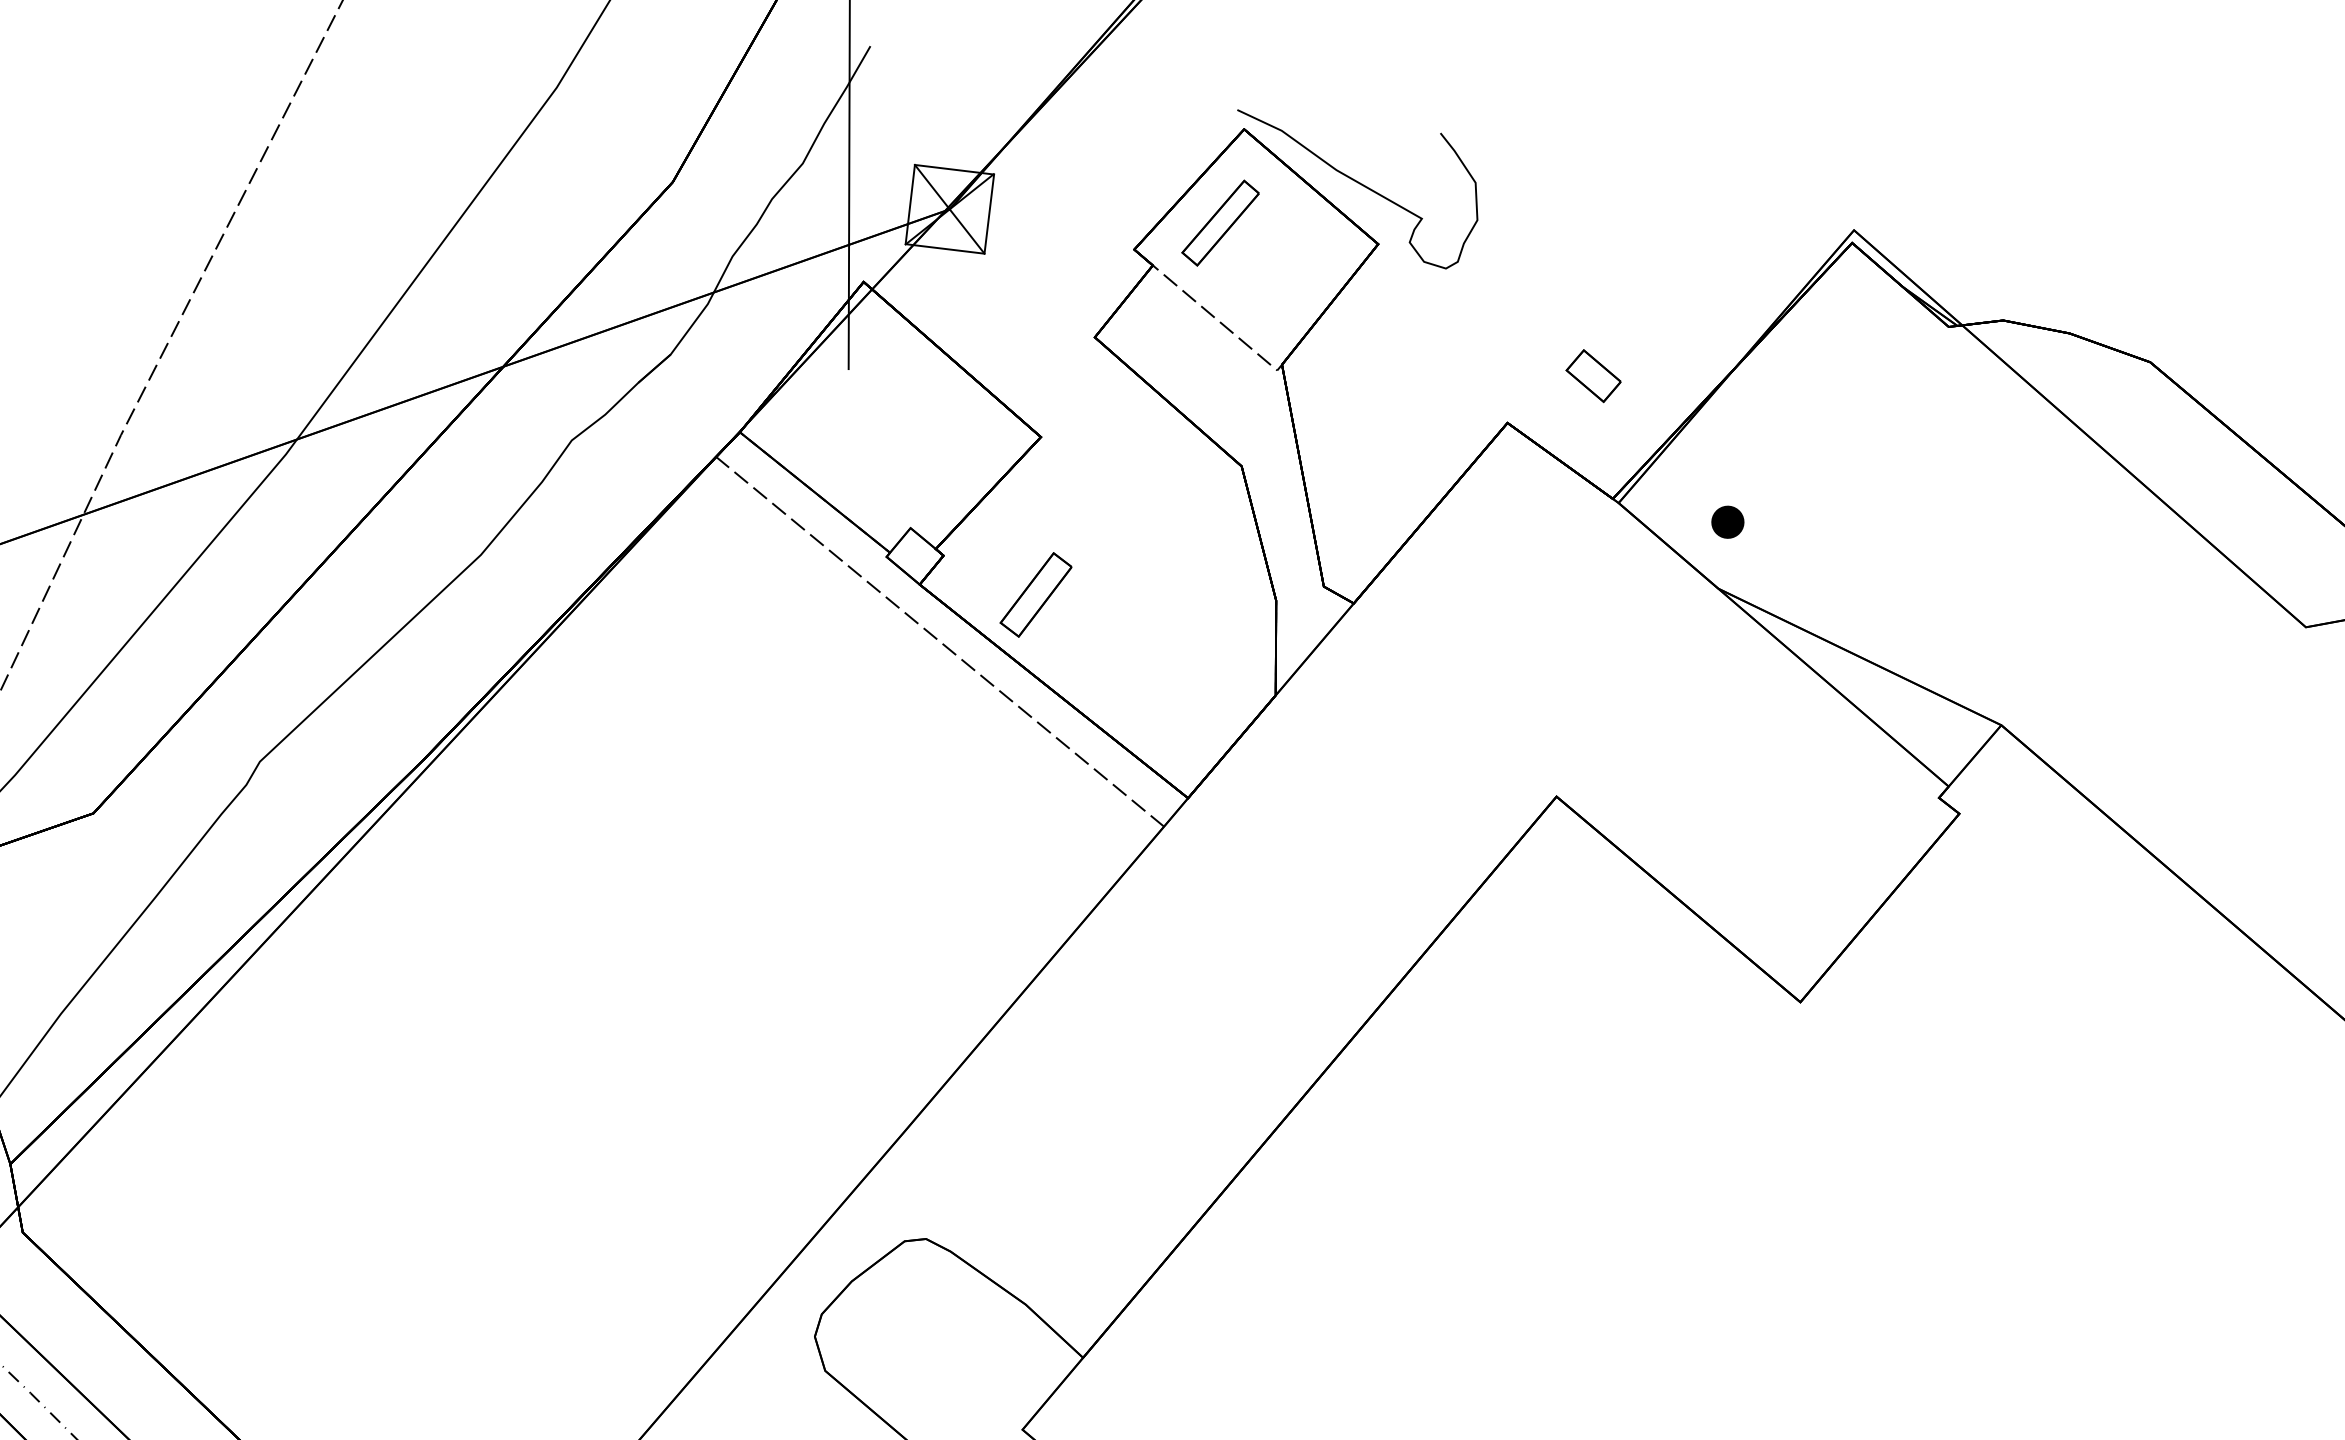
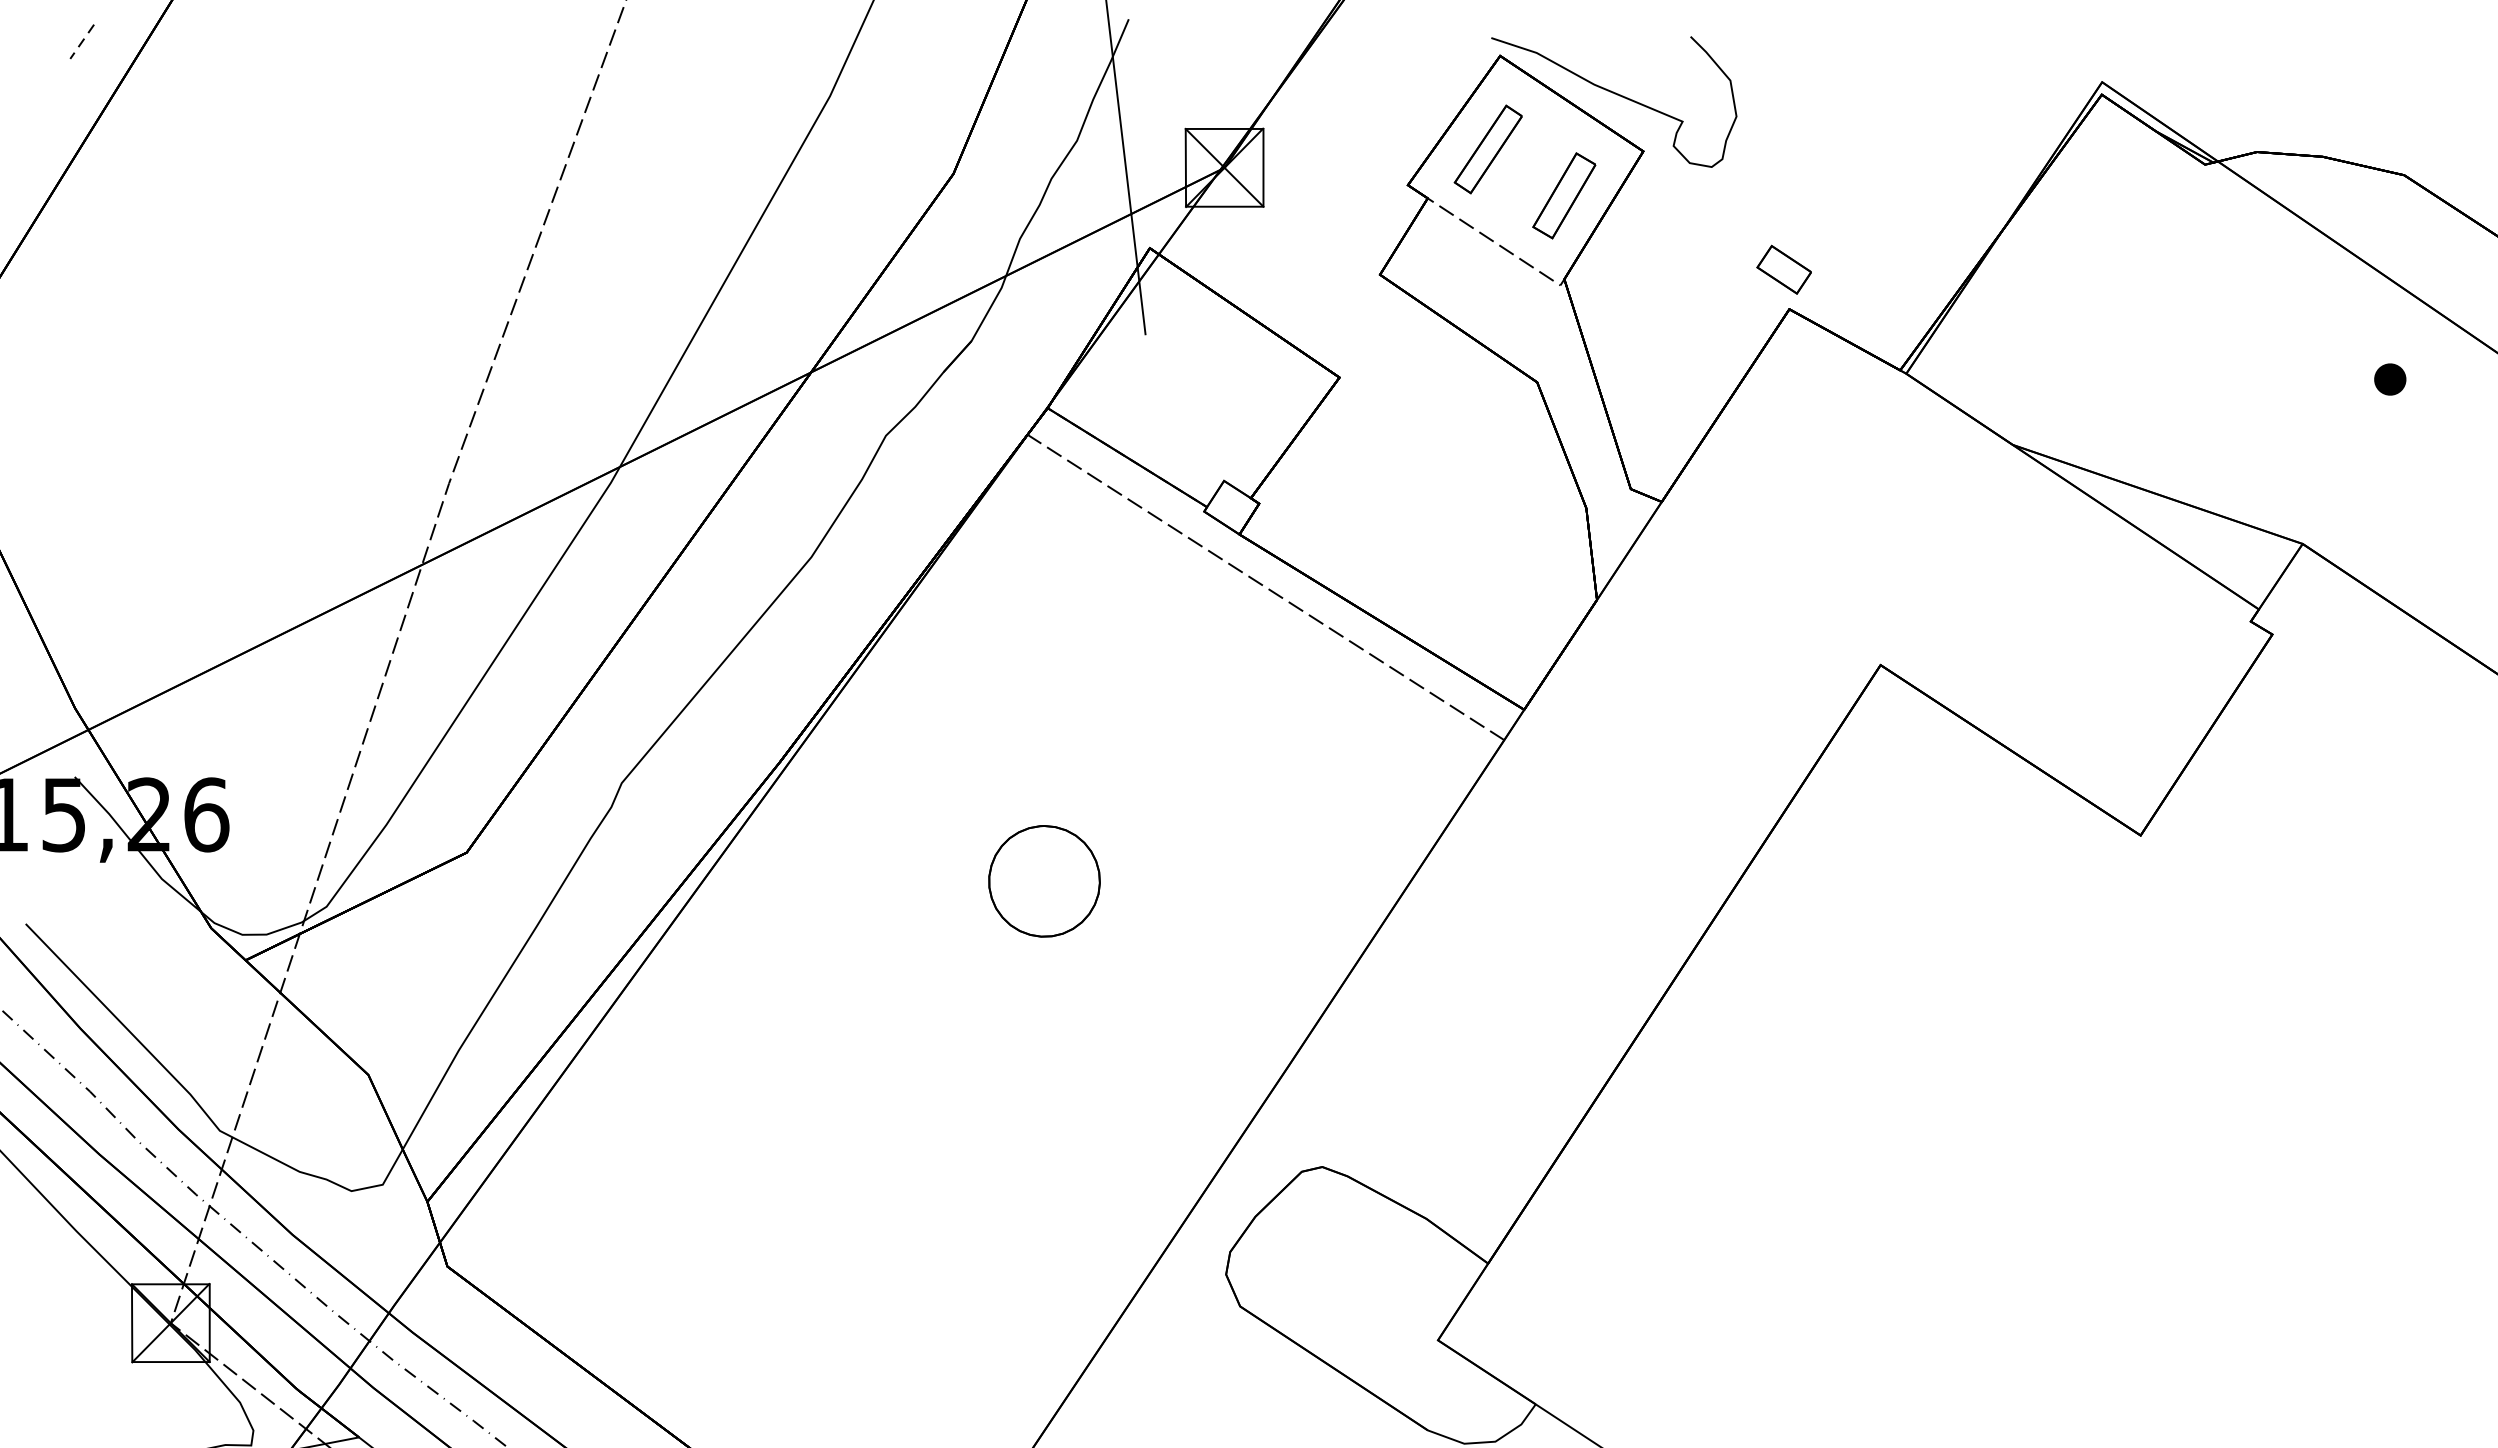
part: (1592, 375) -> (1783, 269), moved
part: (1728, 522) -> (2390, 379), moved
part: (1036, 594) -> (1564, 195), moved
part: (678, 913) -> (1044, 881), added

